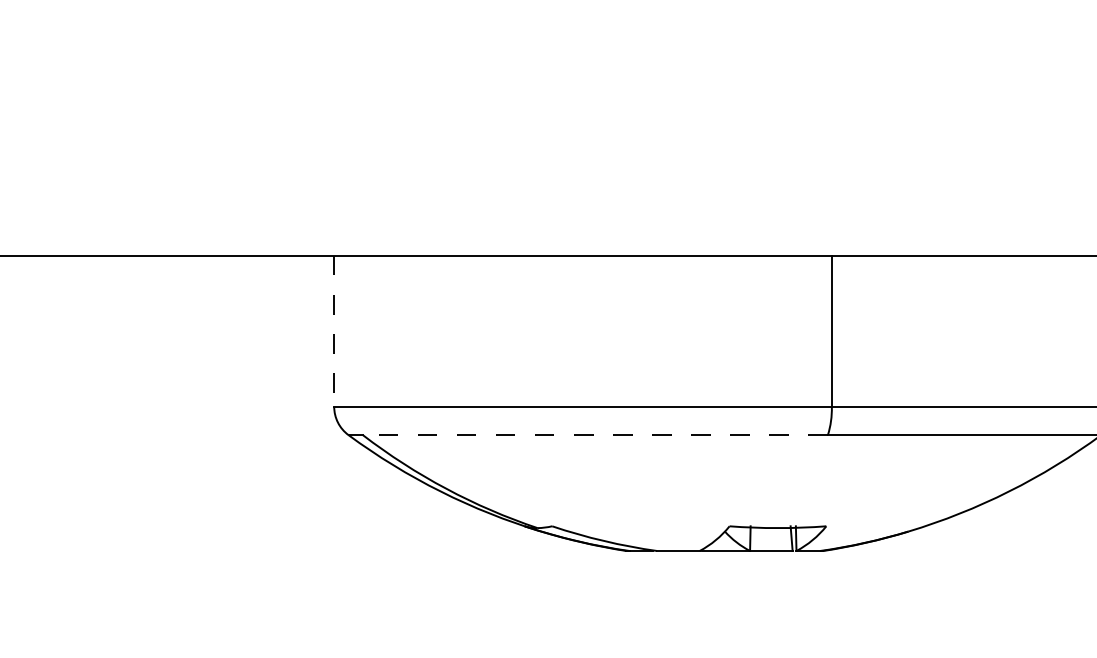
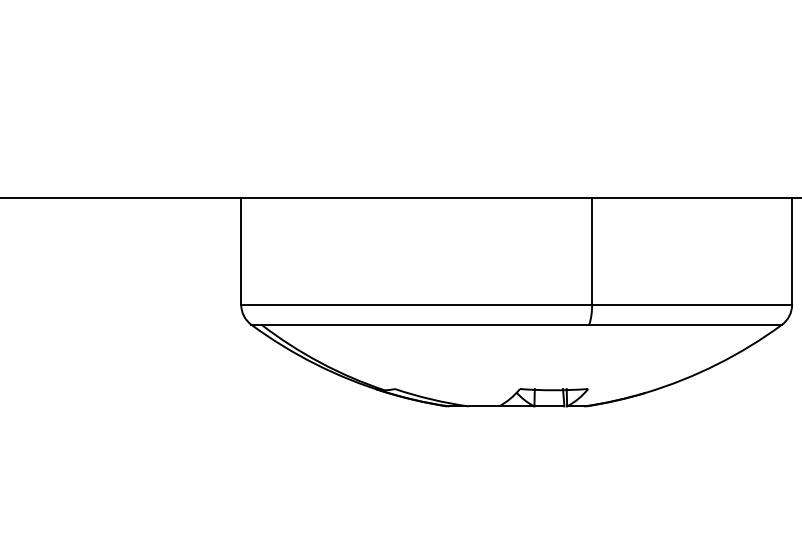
line: (334, 332) -> (241, 252), dashed -> solid
line: (595, 434) -> (425, 324), dashed -> solid

